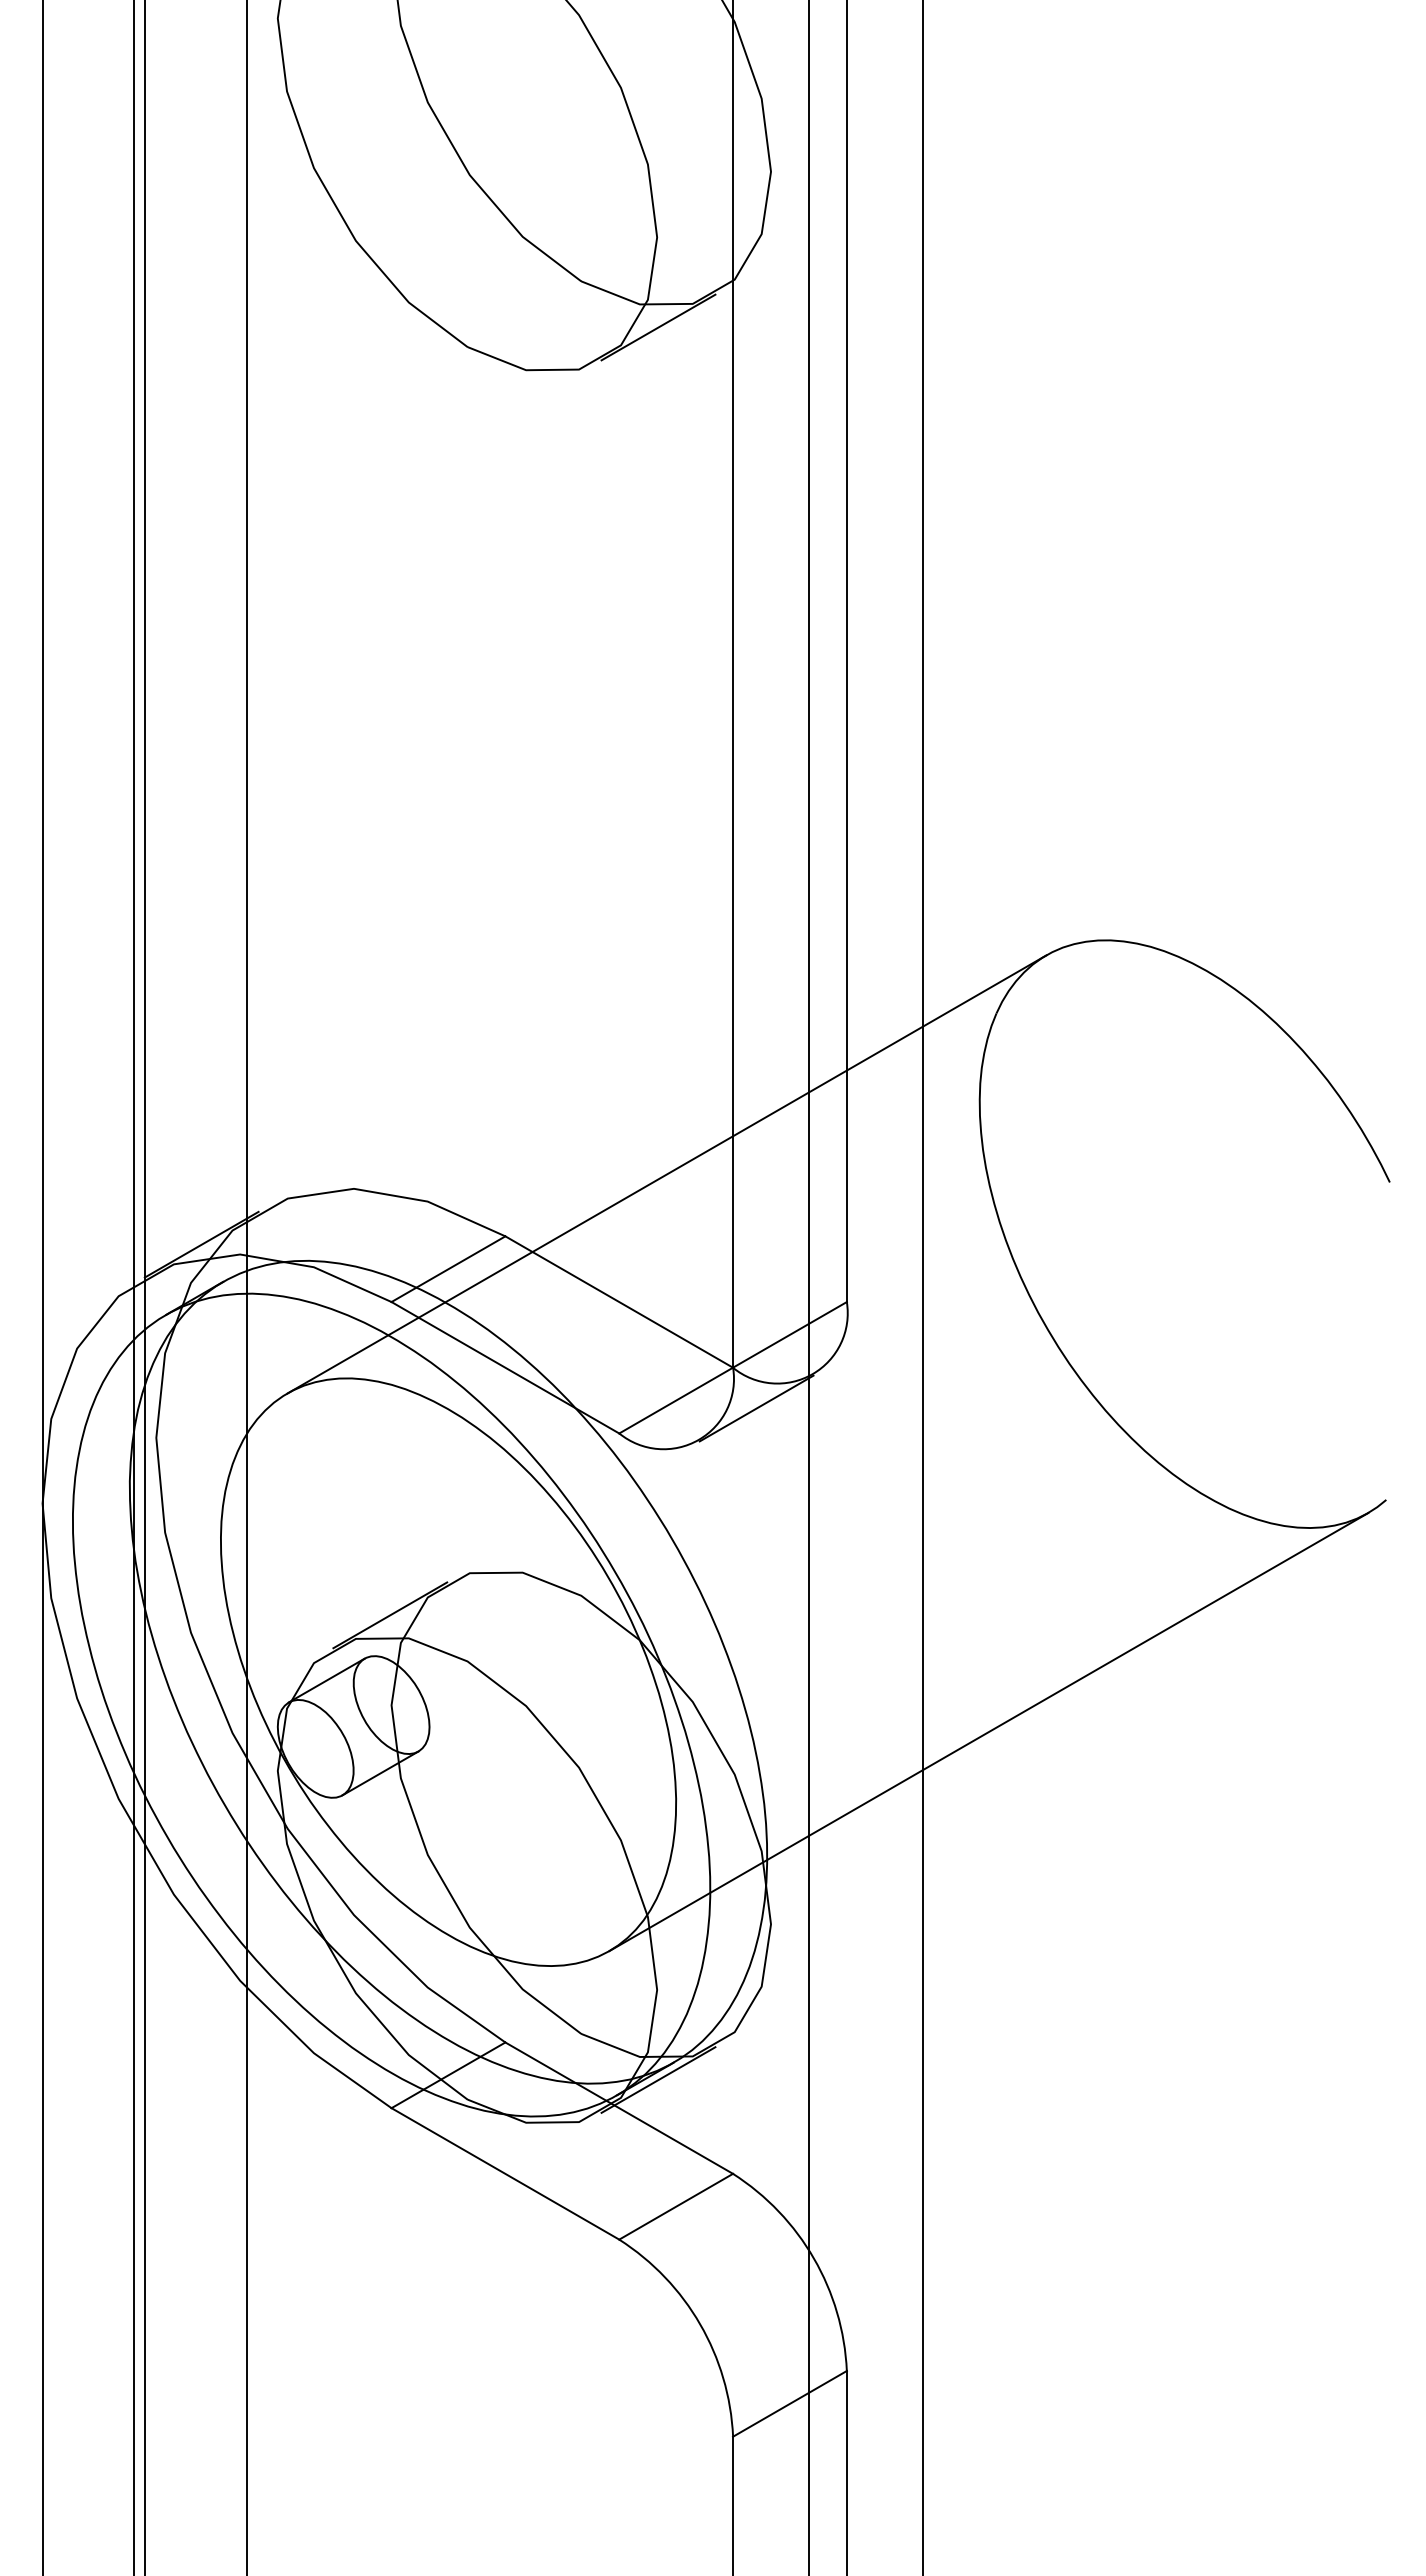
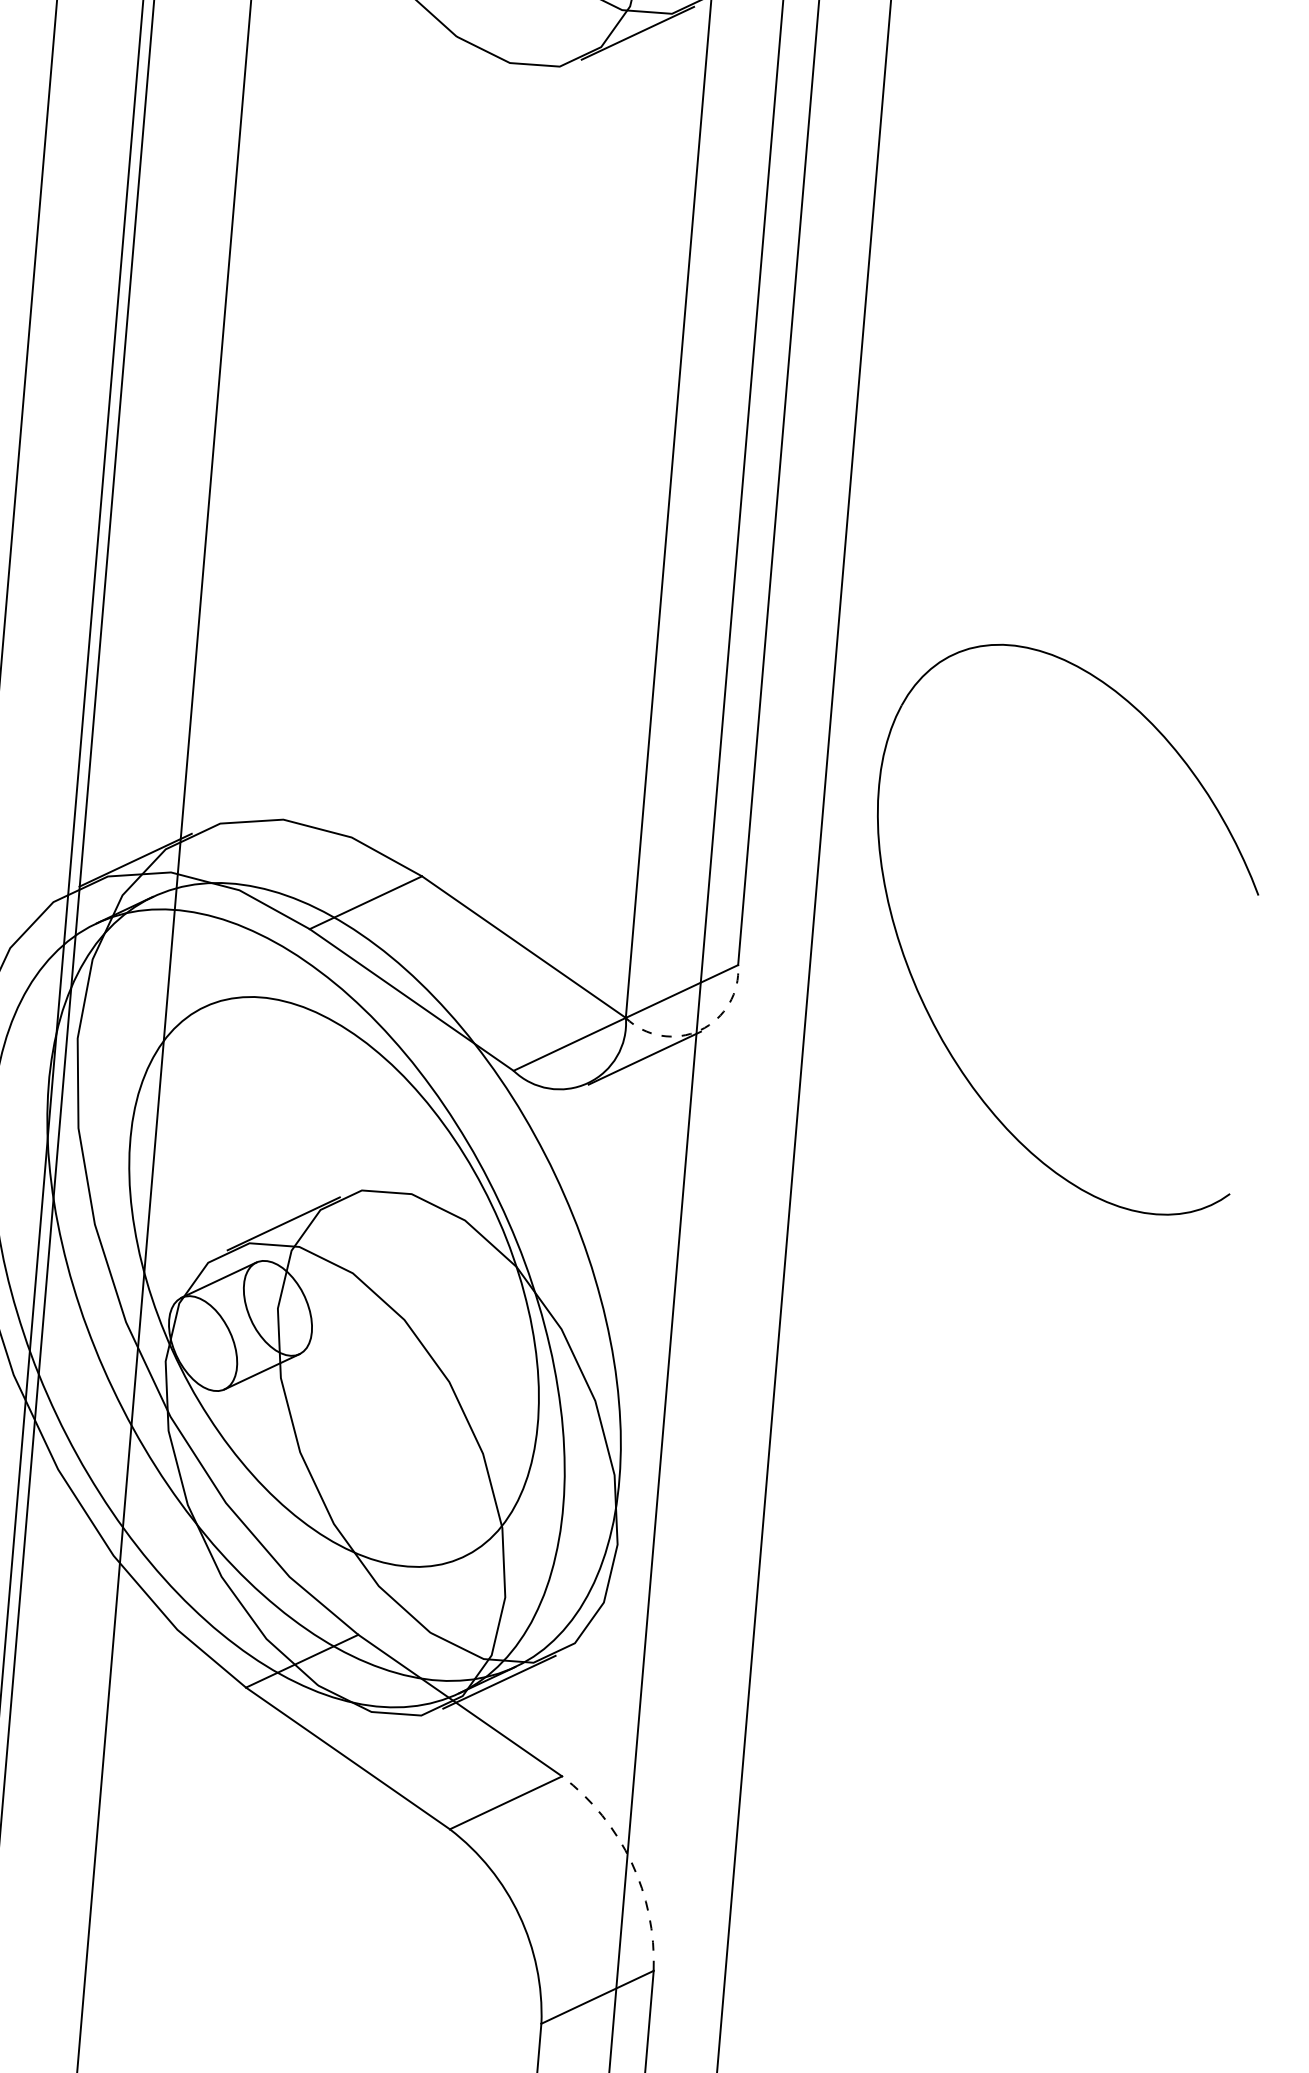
line: (666, 1174) -> (578, 830), removed
arc: (812, 1374) -> (700, 1030), solid -> dashed
line: (988, 1732) -> (837, 1381), removed
arc: (813, 2258) -> (631, 1862), solid -> dashed

